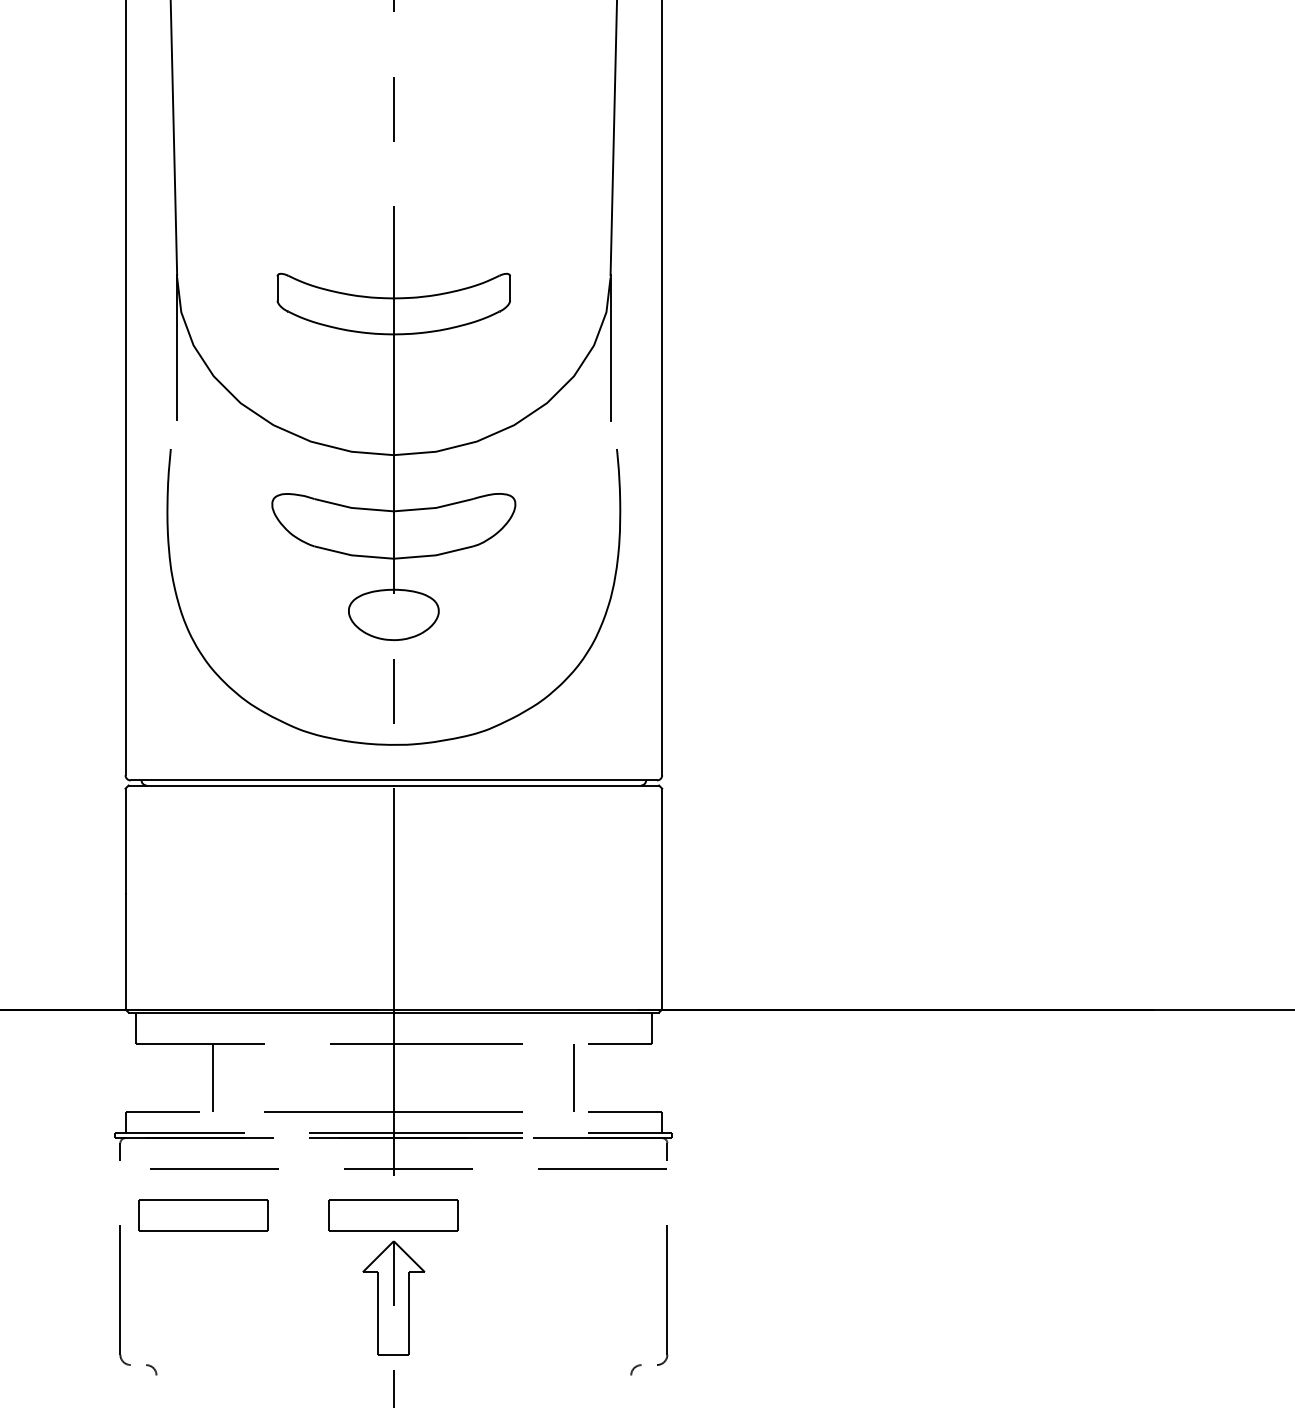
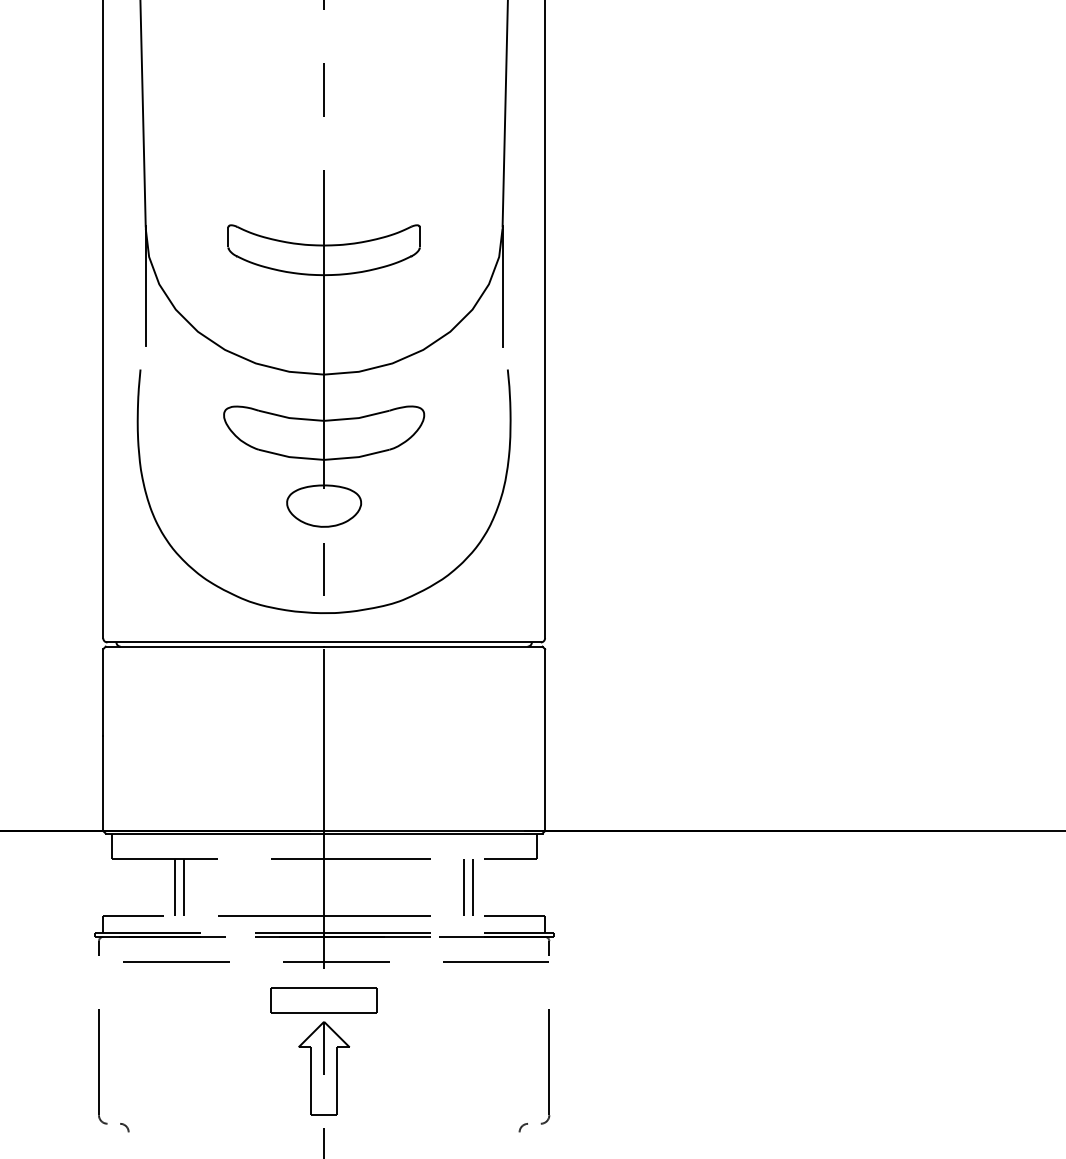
line: (224, 1078) -> (184, 887), added
line: (564, 1078) -> (464, 887), added
part: (202, 1215) -> (166, 1000), removed

